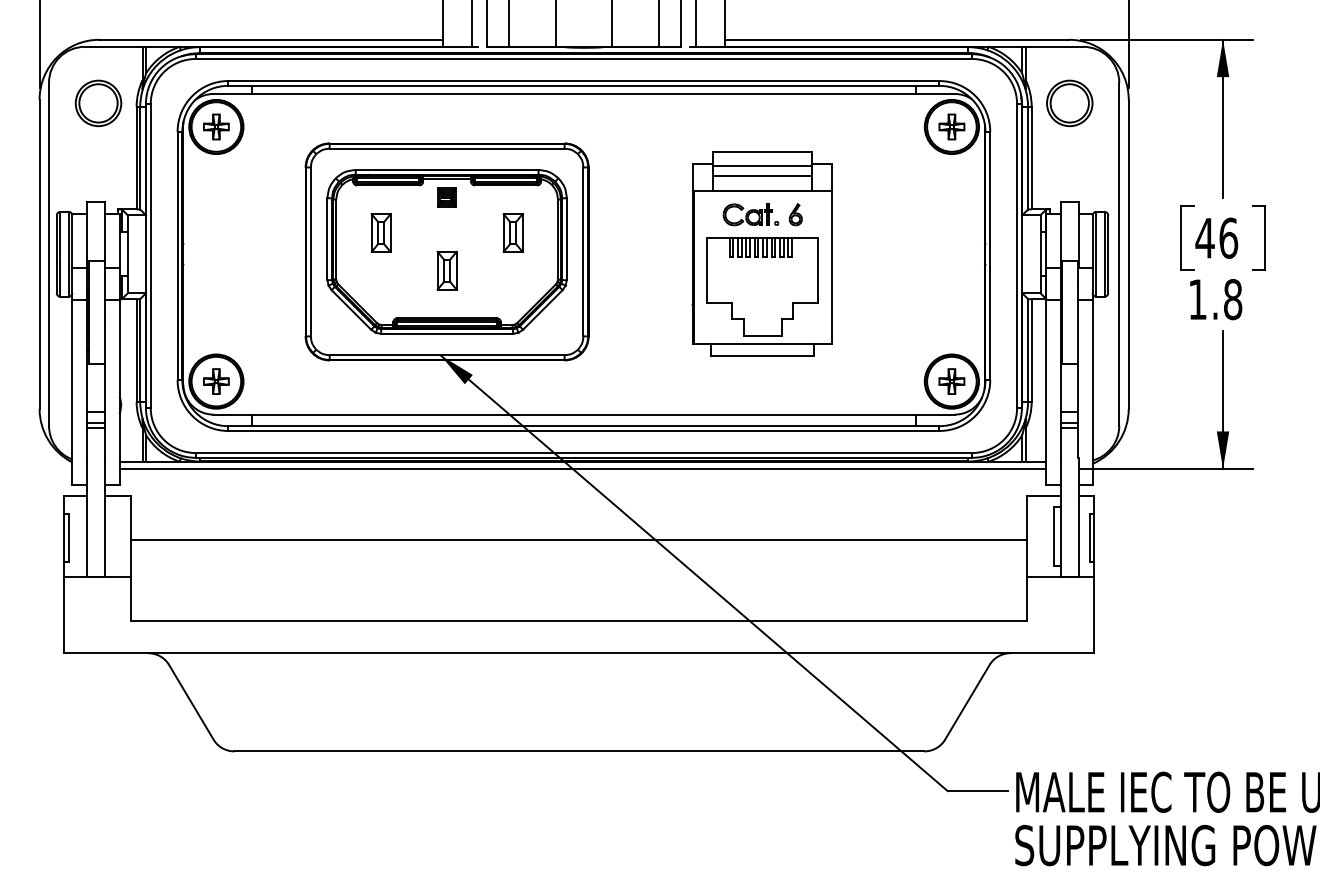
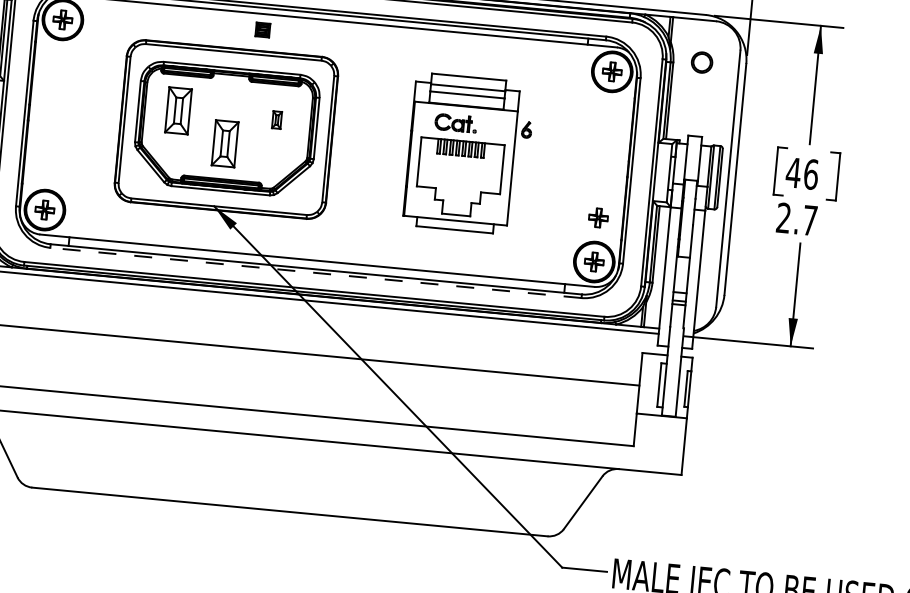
part: (1069, 103) -> (701, 62), size x0.6
part: (446, 197) -> (262, 30), moved
part: (795, 214) -> (526, 129), moved
part: (380, 232) -> (178, 110), size x1.6
part: (512, 232) -> (276, 119), size x0.6
part: (446, 270) -> (224, 143), size x1.6
text: (1215, 299) -> (797, 219), 1.8 -> 2.7
part: (951, 322) -> (598, 217), added
line: (583, 430) -> (315, 272), solid -> dashed

